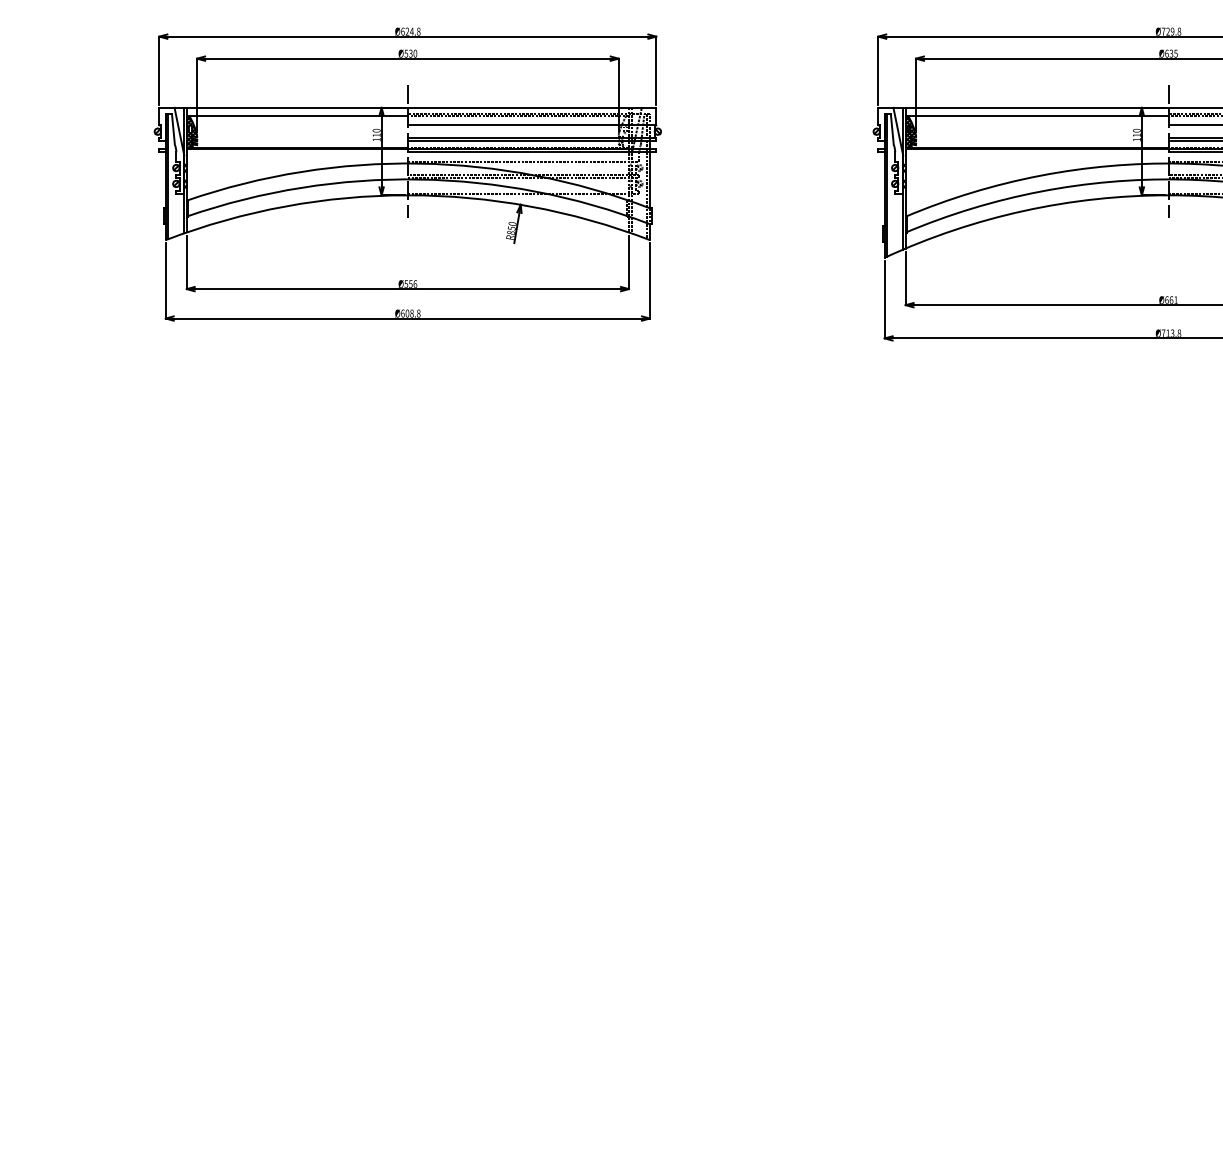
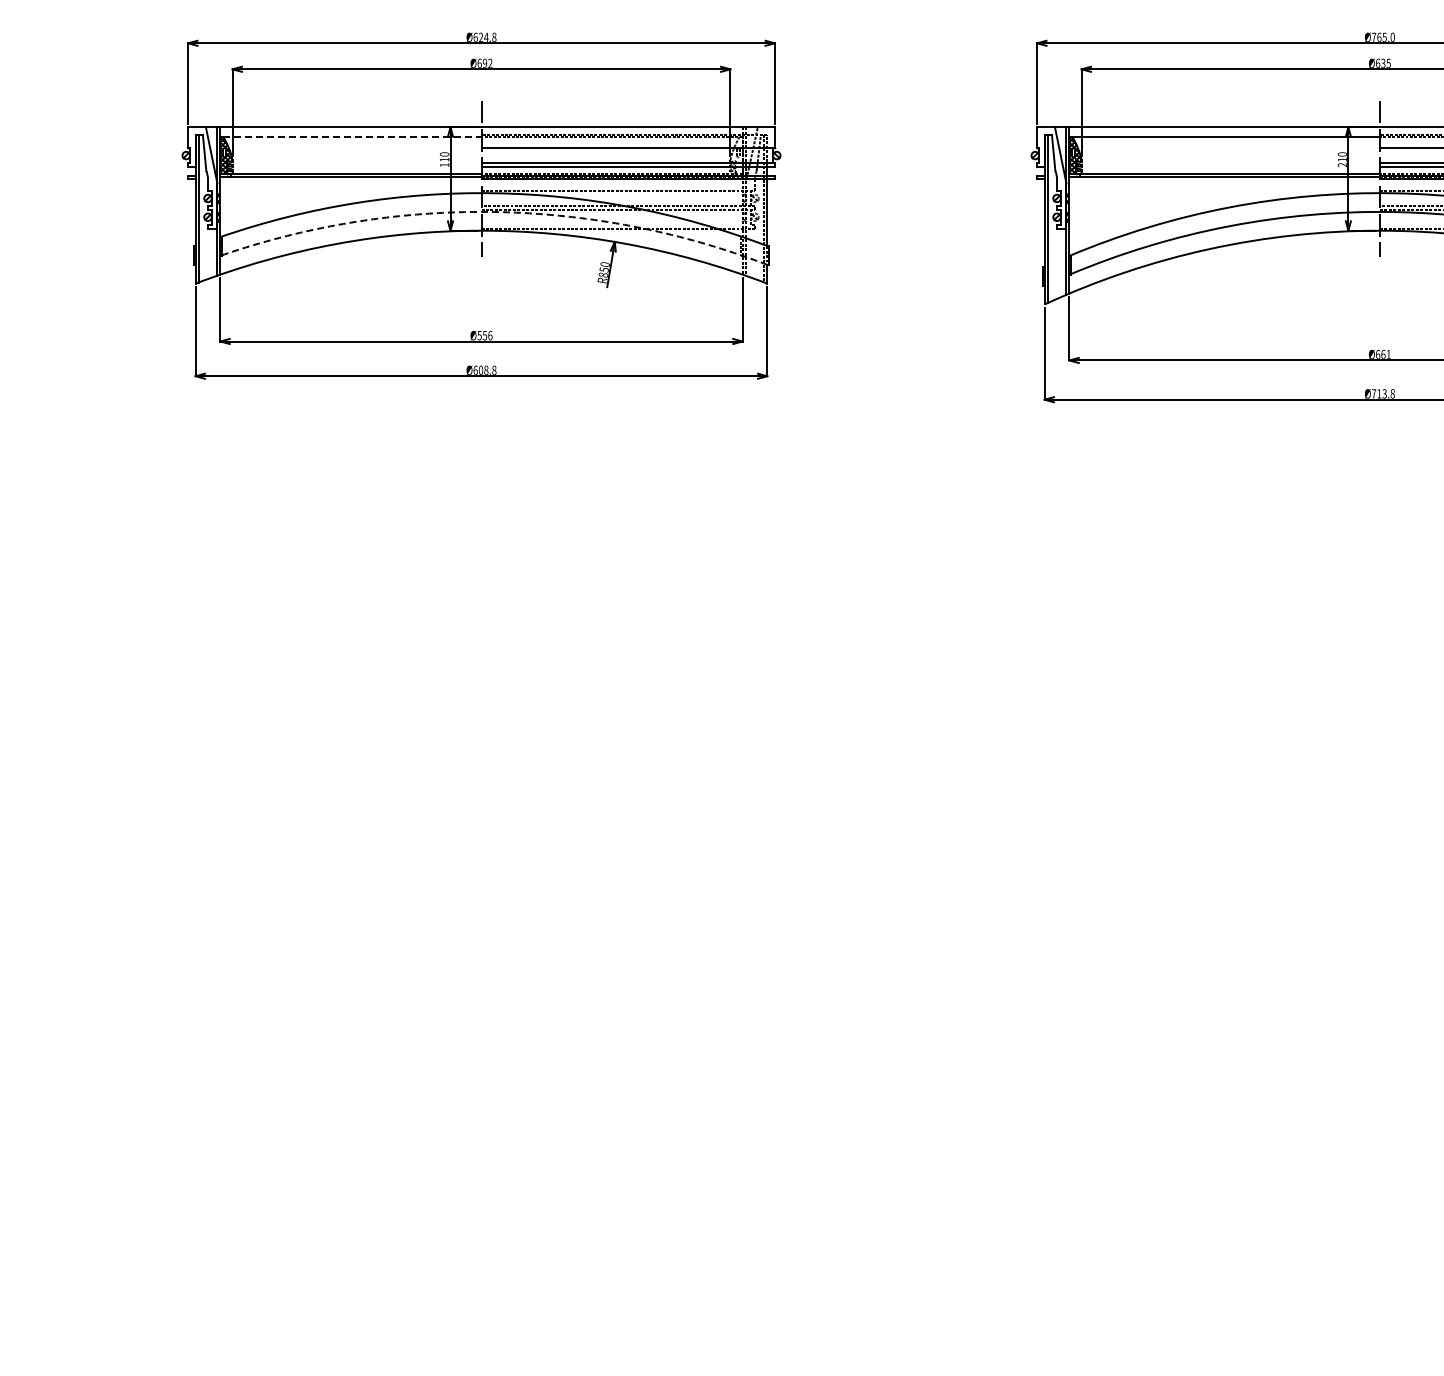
text: (1173, 30) -> (1385, 36), Ø729.8 -> Ø765.0
text: (410, 52) -> (484, 62), Ø530 -> Ø692
line: (298, 115) -> (352, 136), solid -> dashed
text: (1136, 140) -> (1341, 165), 110 -> 210
arc: (418, 179) -> (494, 212), solid -> dashed

